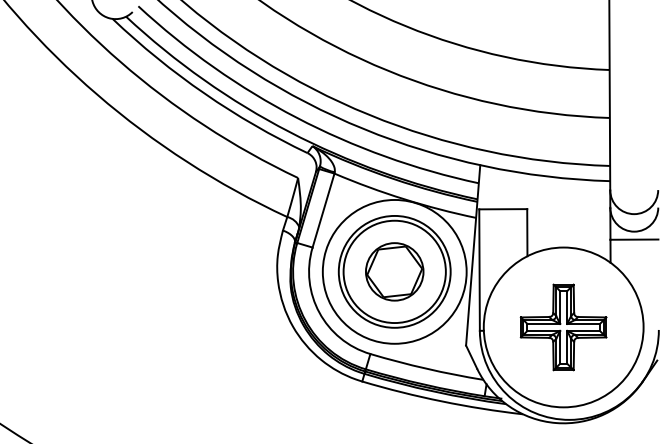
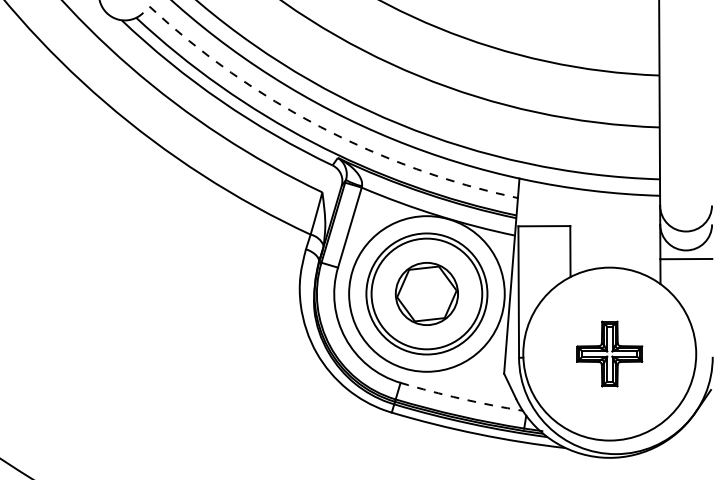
arc: (296, 118) -> (320, 127), solid -> dashed
part: (563, 326) -> (609, 353), size x0.7
arc: (426, 368) -> (461, 398), solid -> dashed

